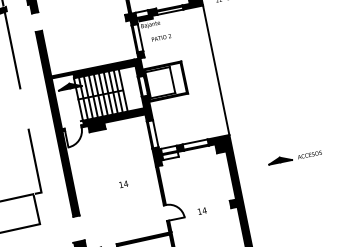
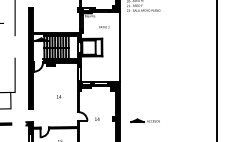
text: (161, 38) -> (104, 27), moved
part: (292, 156) -> (144, 120), moved

